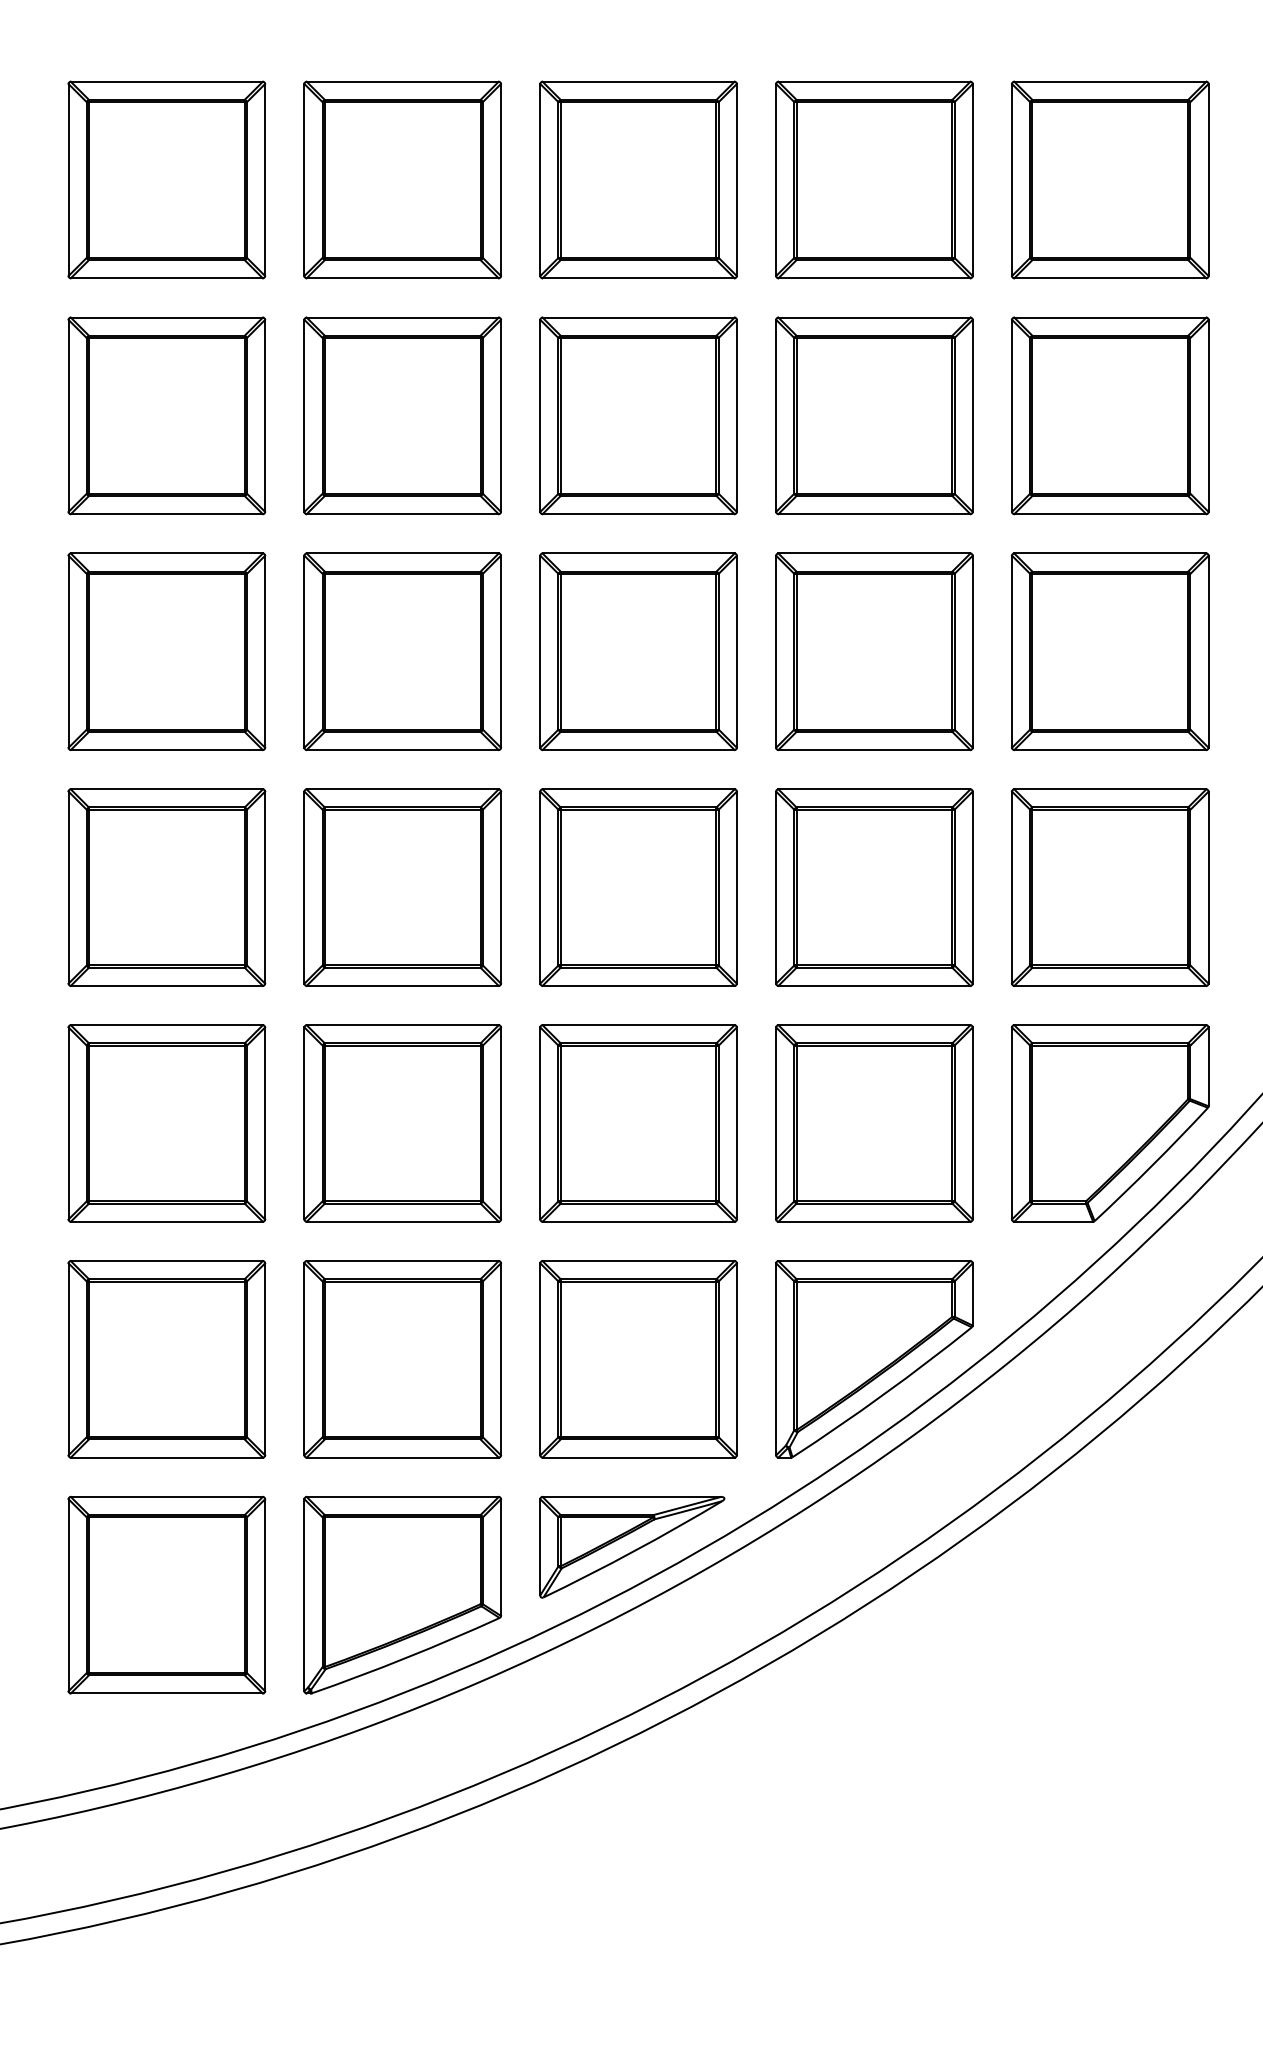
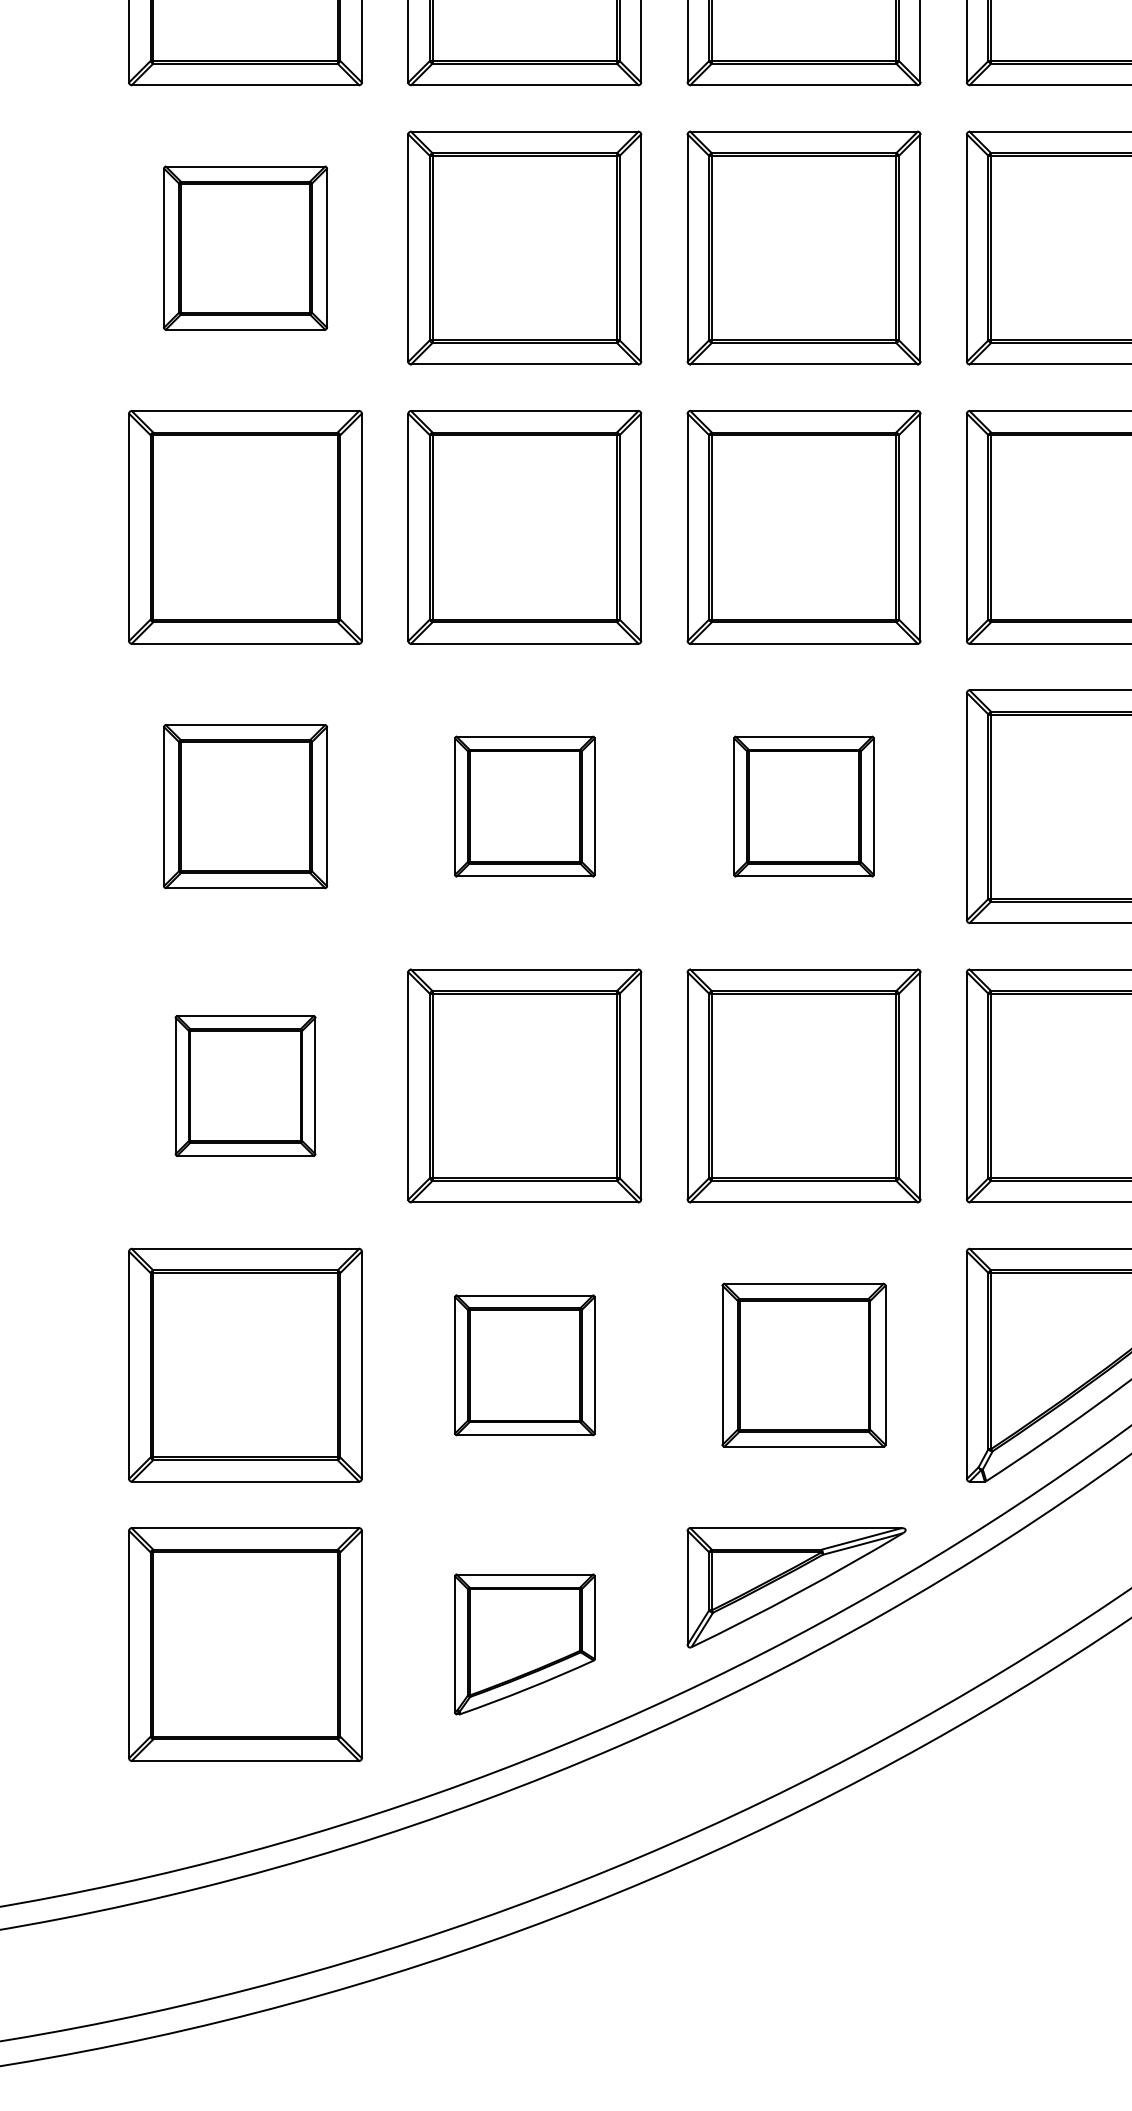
part: (166, 415) -> (245, 247), size x0.7
part: (166, 887) -> (245, 806), size x0.7
part: (402, 887) -> (524, 806), size x0.6
part: (638, 887) -> (803, 806), size x0.6
part: (166, 1123) -> (245, 1085), size x0.6
part: (402, 1359) -> (524, 1365), size x0.6
part: (638, 1359) -> (803, 1365), size x0.7
part: (402, 1594) -> (524, 1643), size x0.6

